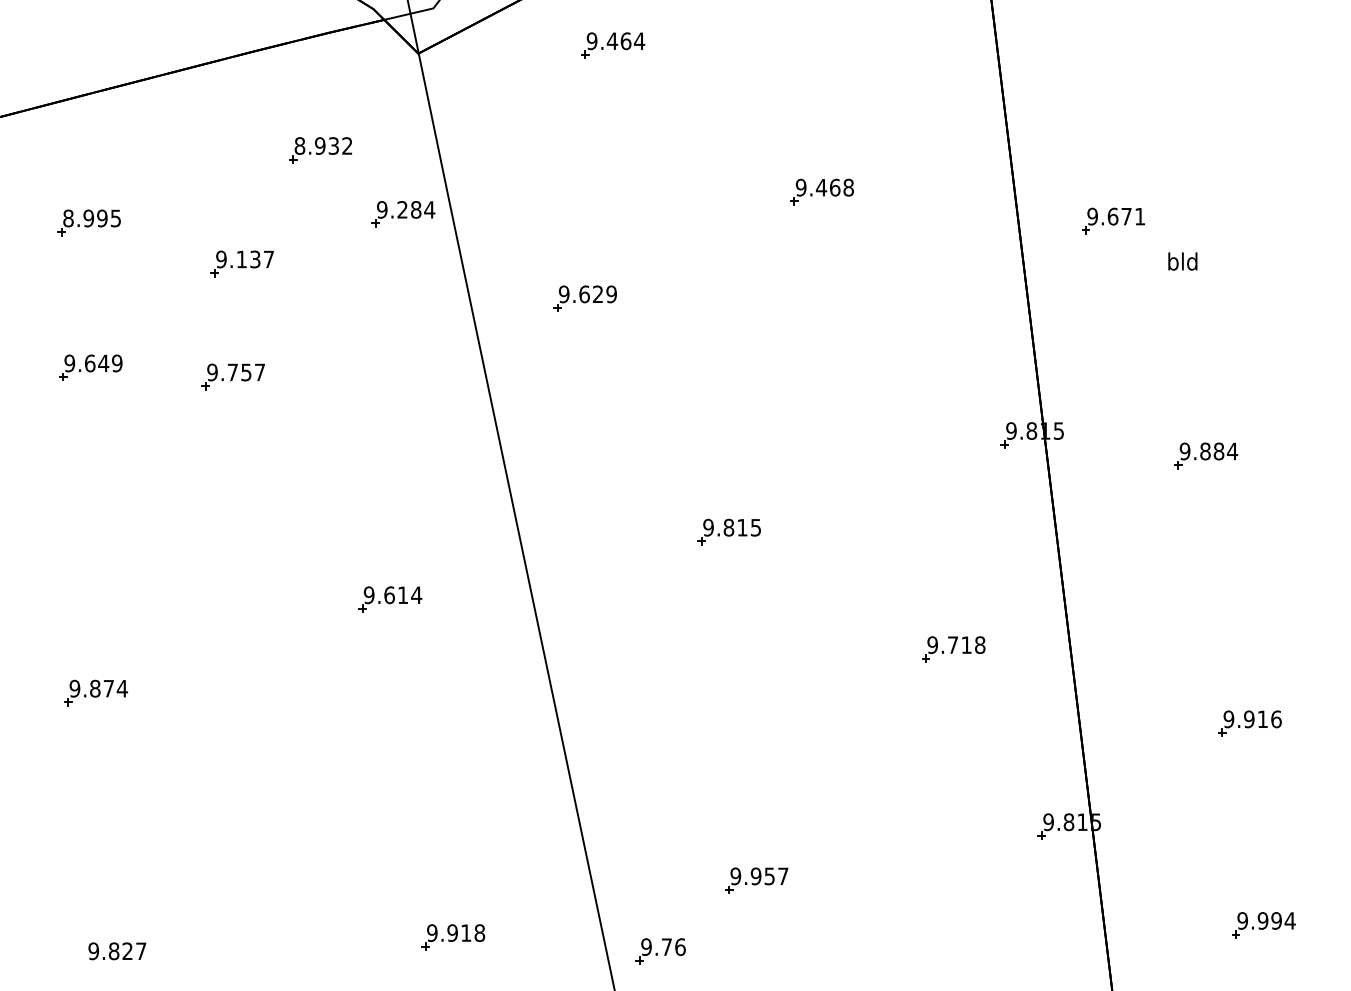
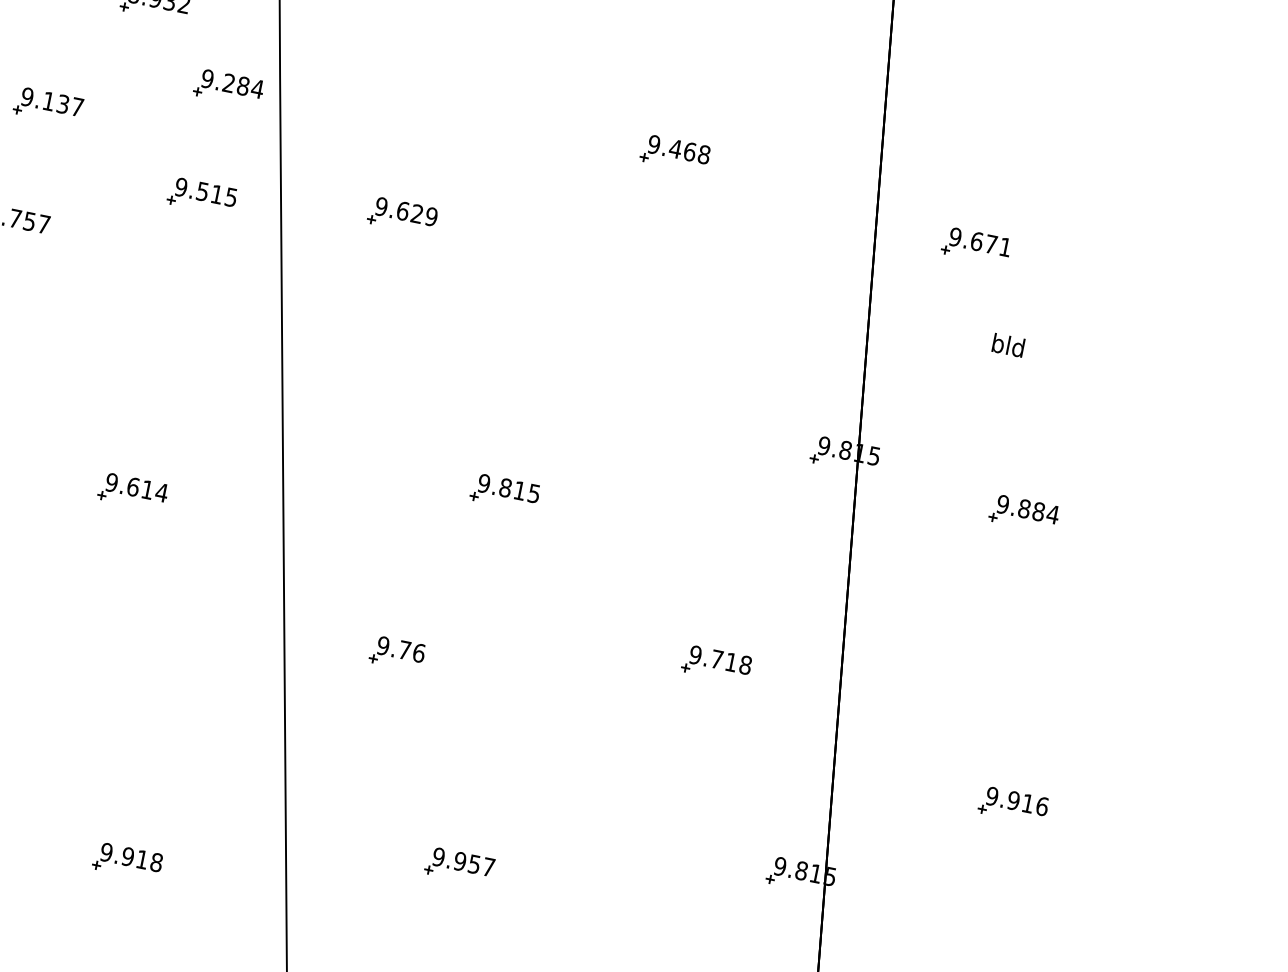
text: (1182, 261) -> (1008, 345), moved
part: (398, 317) -> (201, 195), added
part: (660, 951) -> (397, 653), moved

